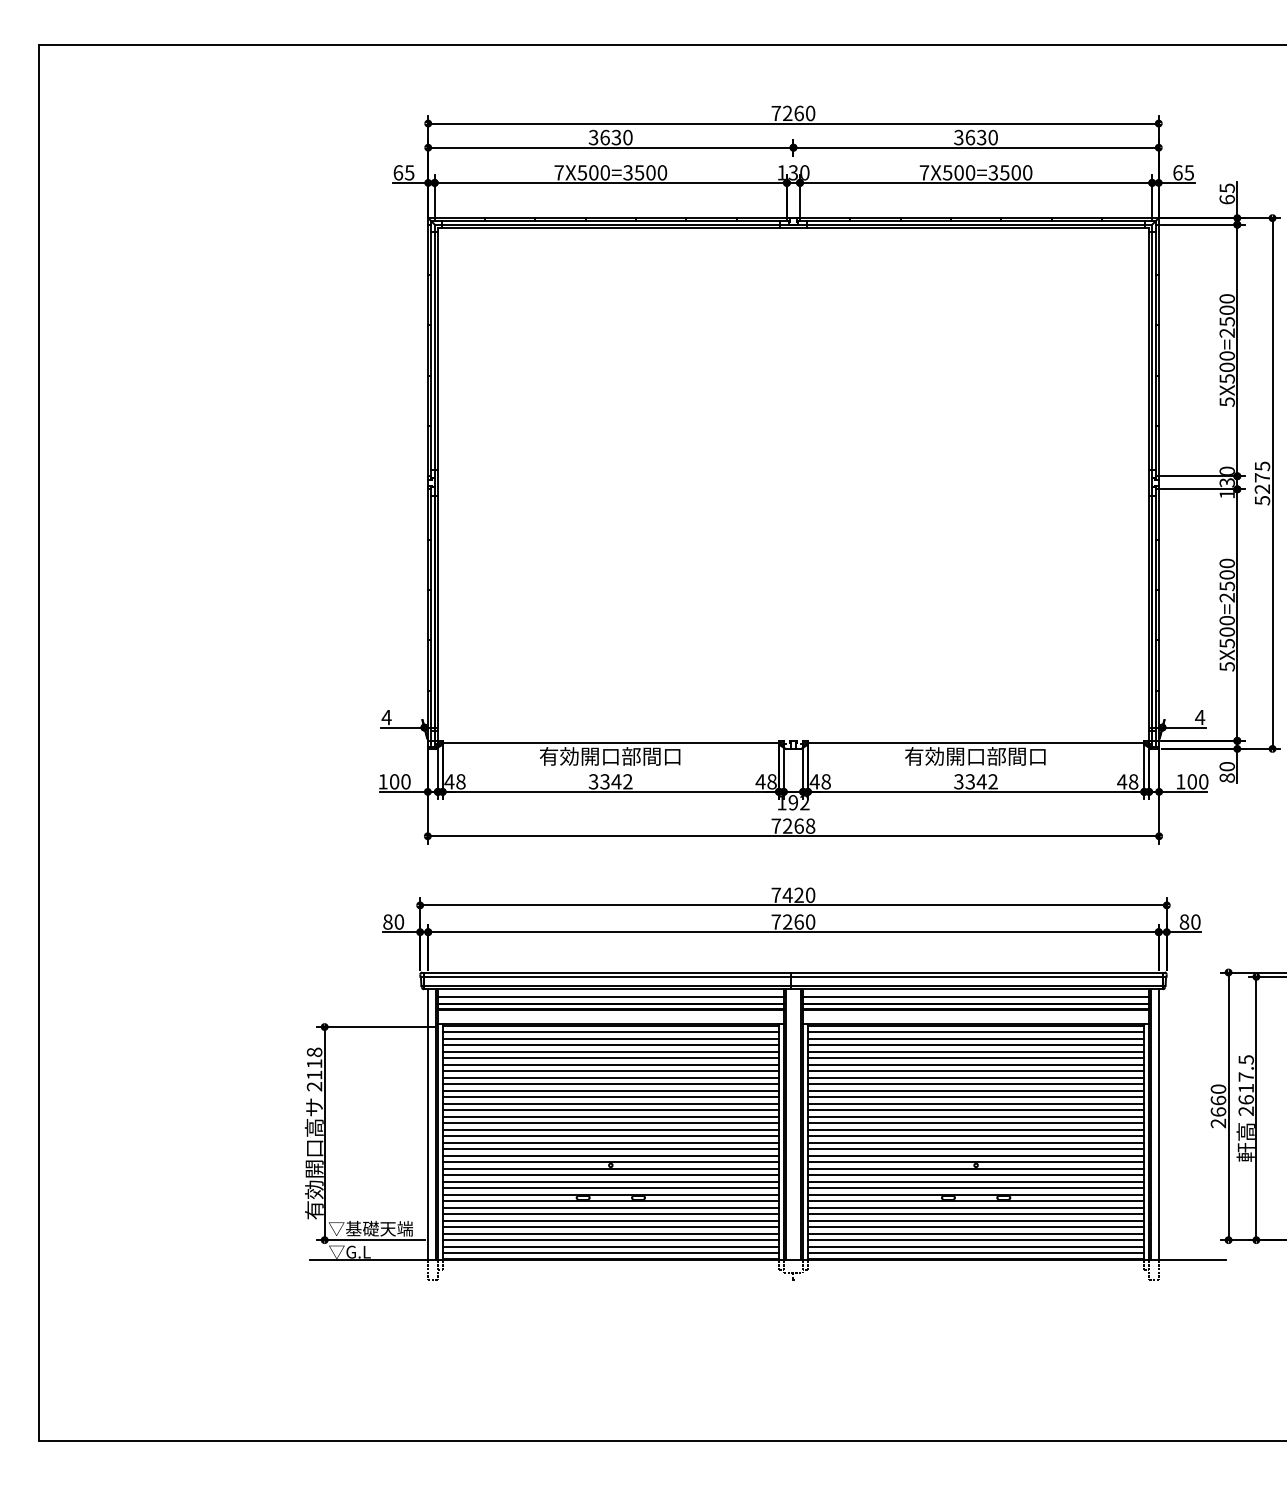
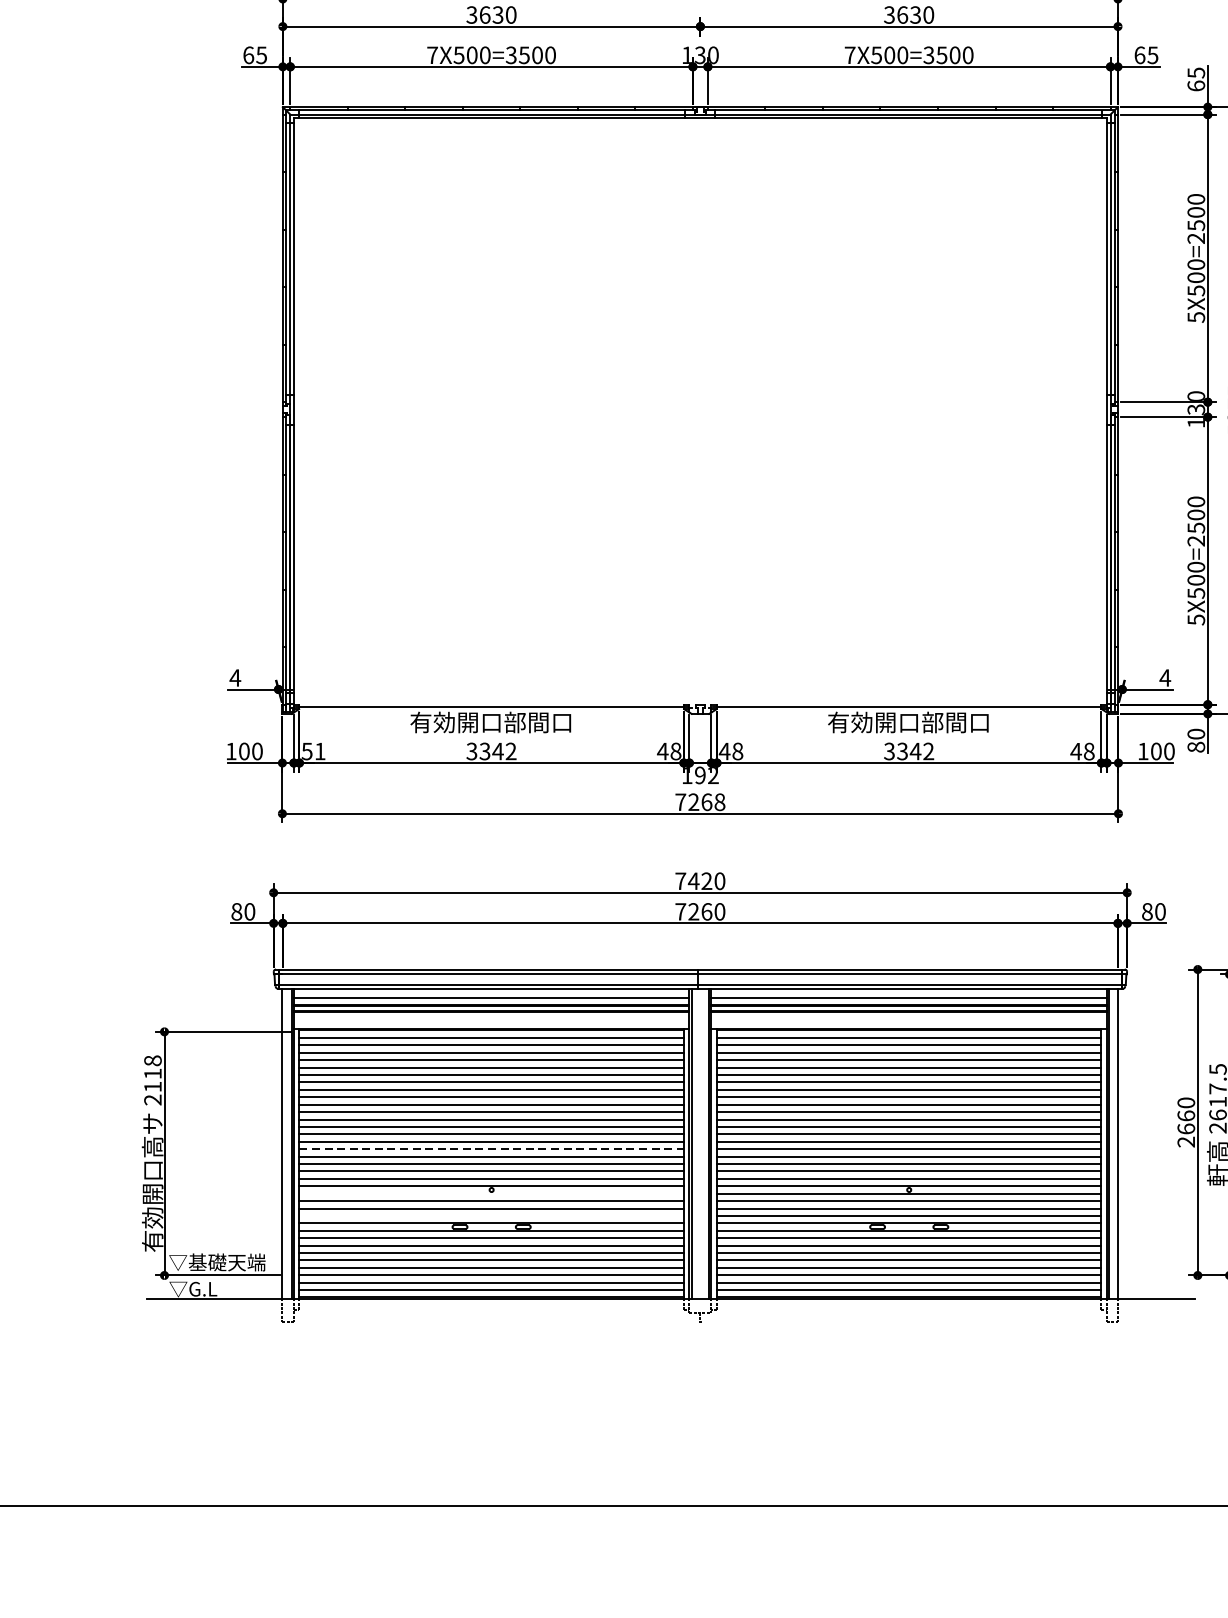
text: (454, 781) -> (312, 751), 48 -> 51
line: (611, 1129) -> (492, 1148), solid -> dashed
line: (610, 1168) -> (491, 1193), removed
line: (610, 1188) -> (491, 1216), removed

